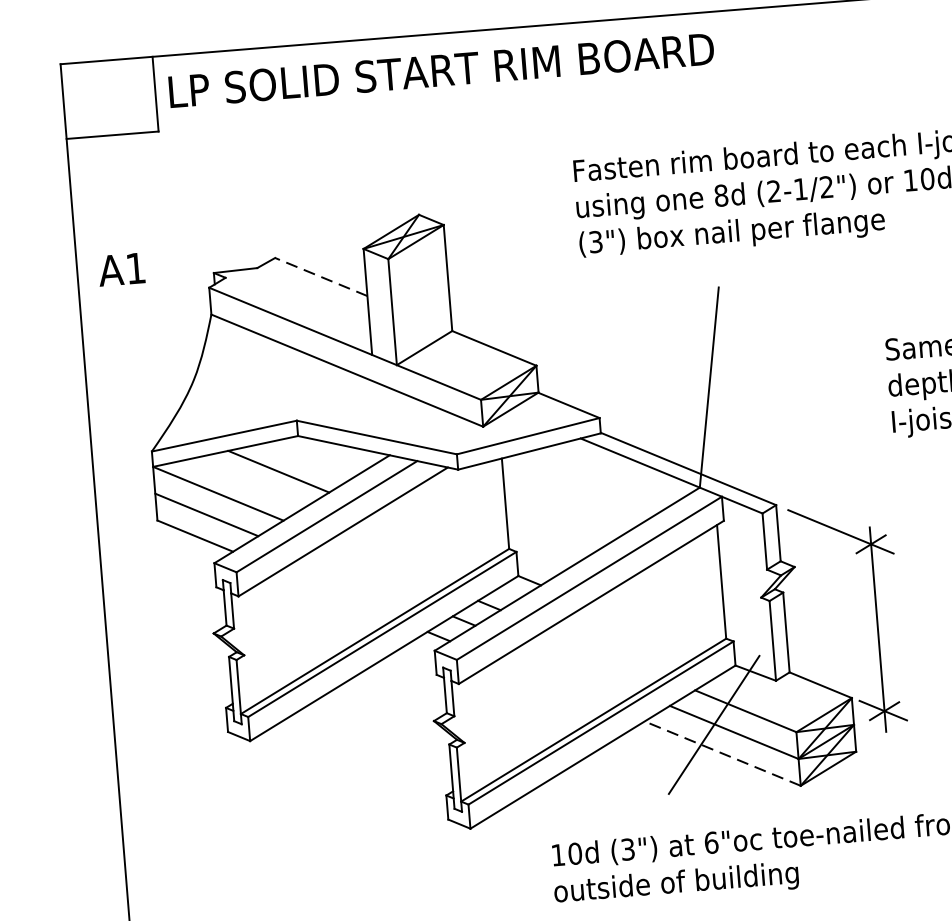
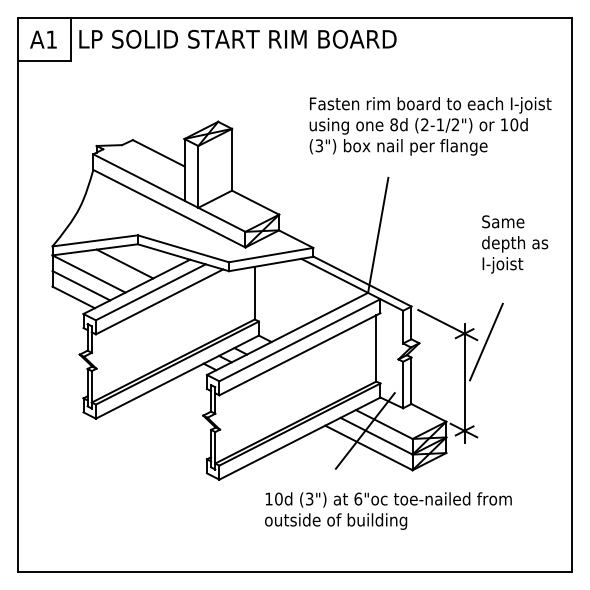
text: (121, 269) -> (43, 39), moved
line: (320, 277) -> (158, 153), dashed -> solid
line: (909, 554) -> (486, 341), added
line: (721, 752) -> (368, 447), dashed -> solid

